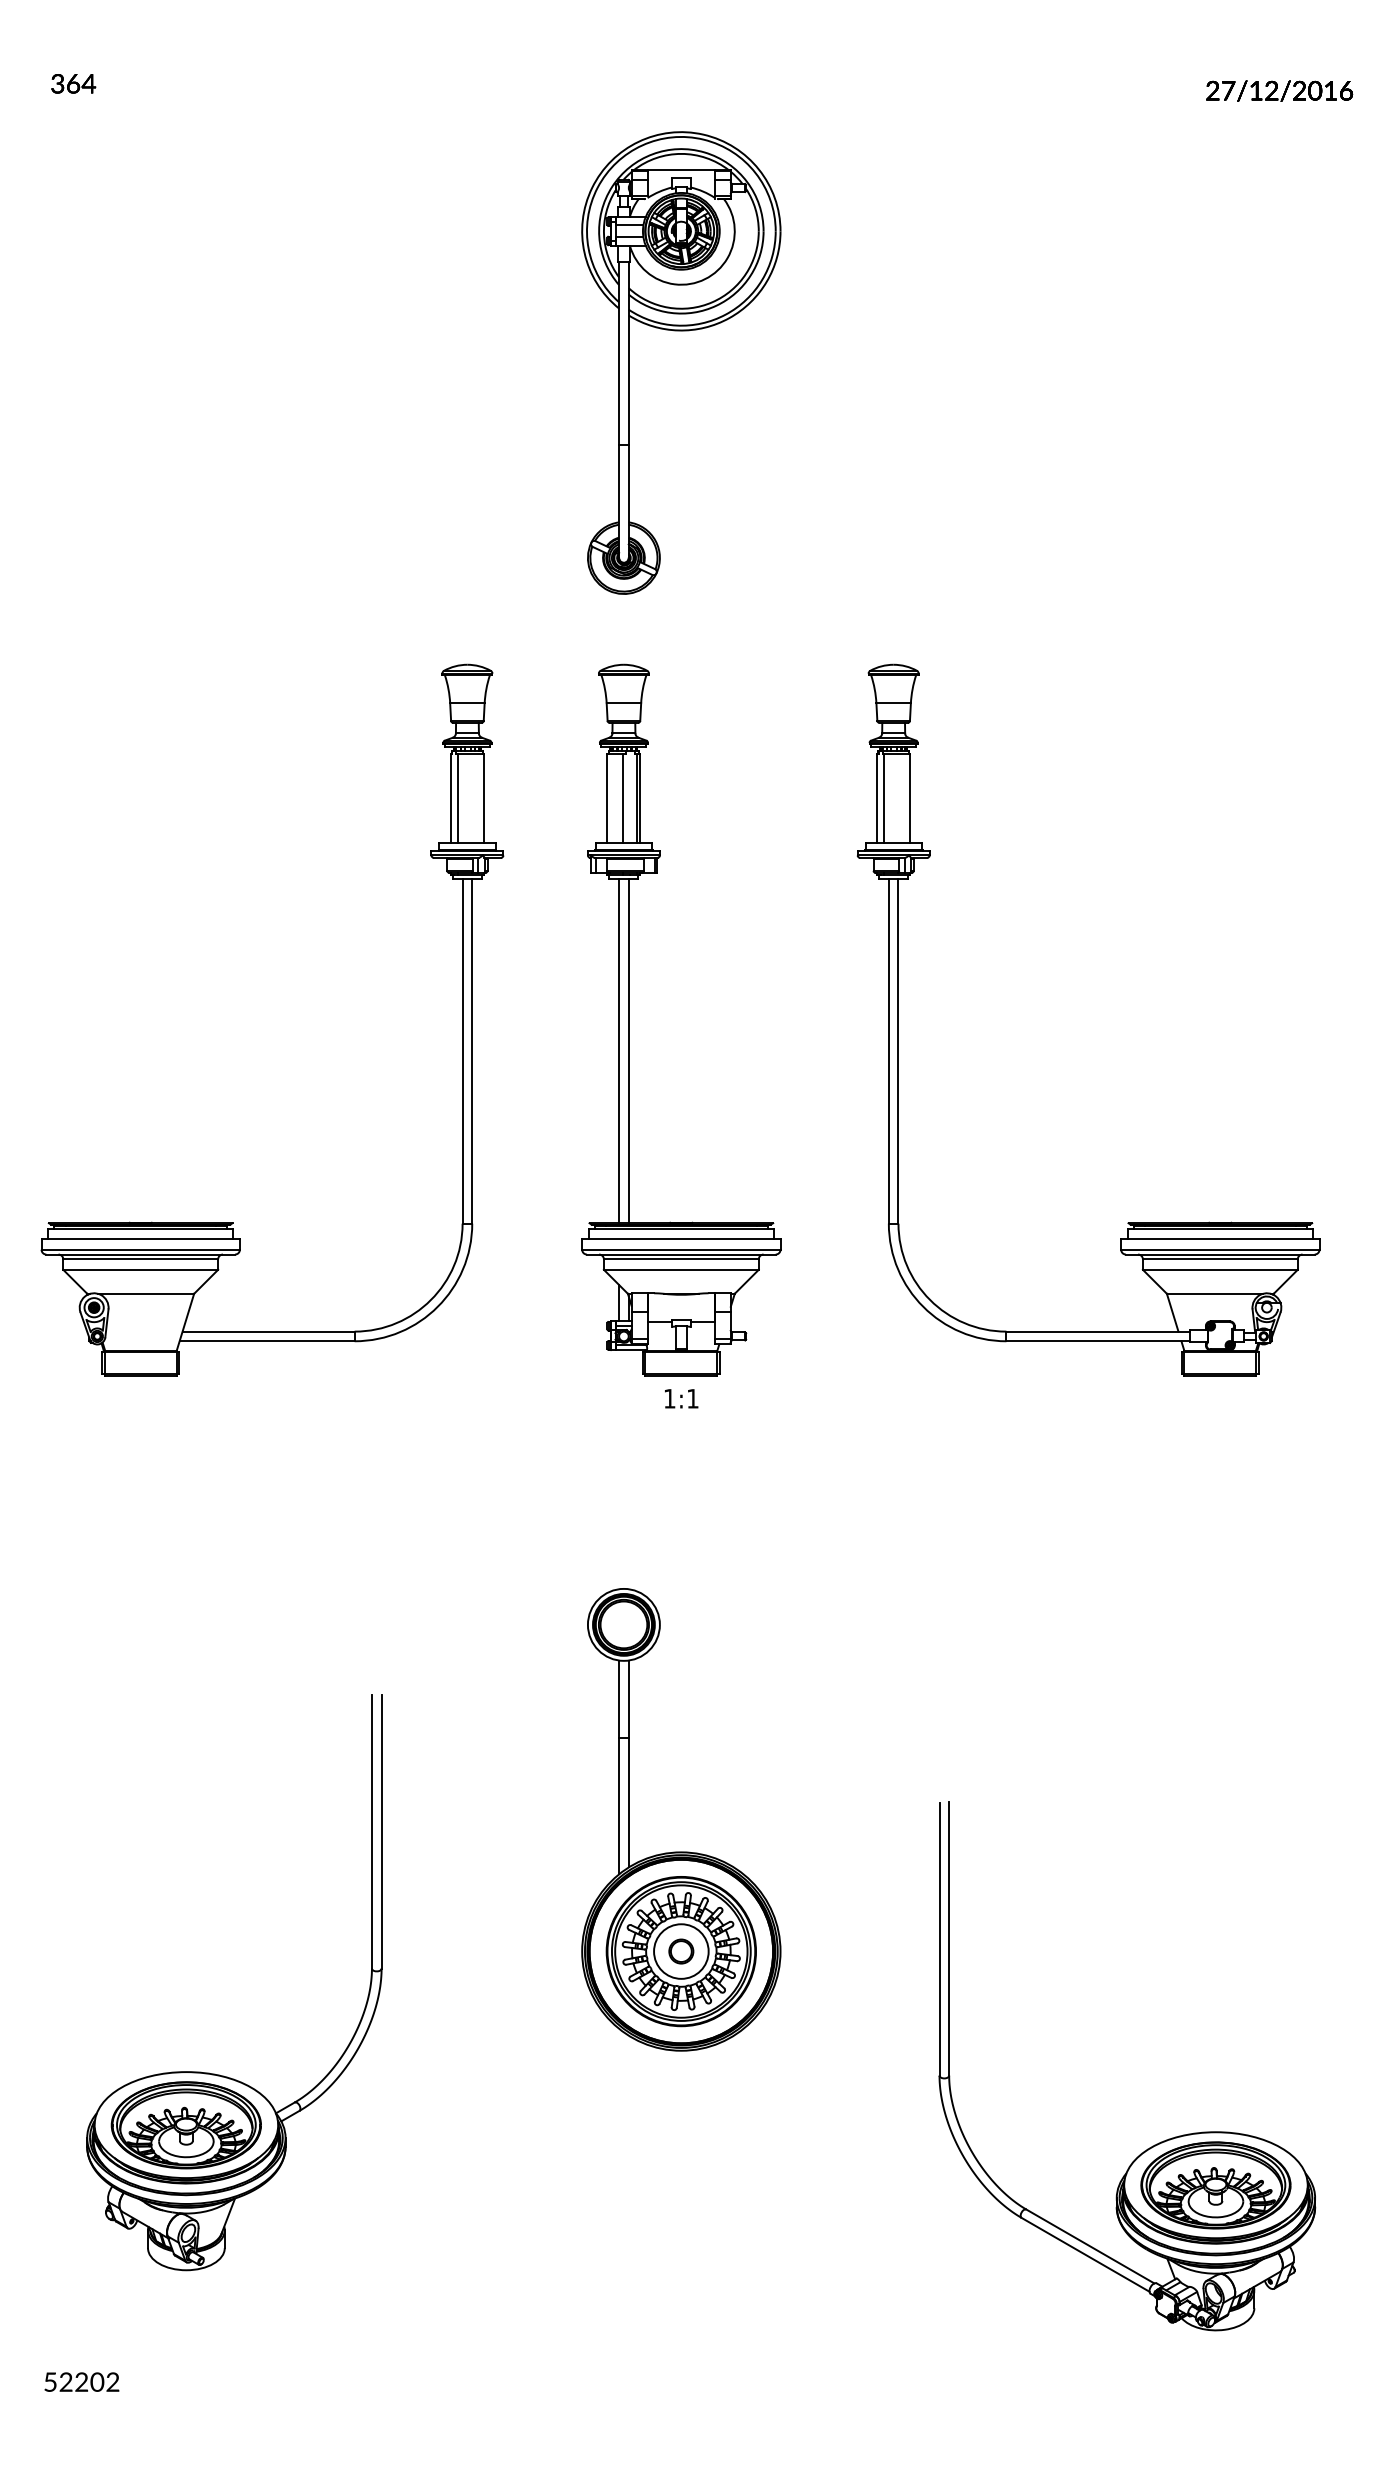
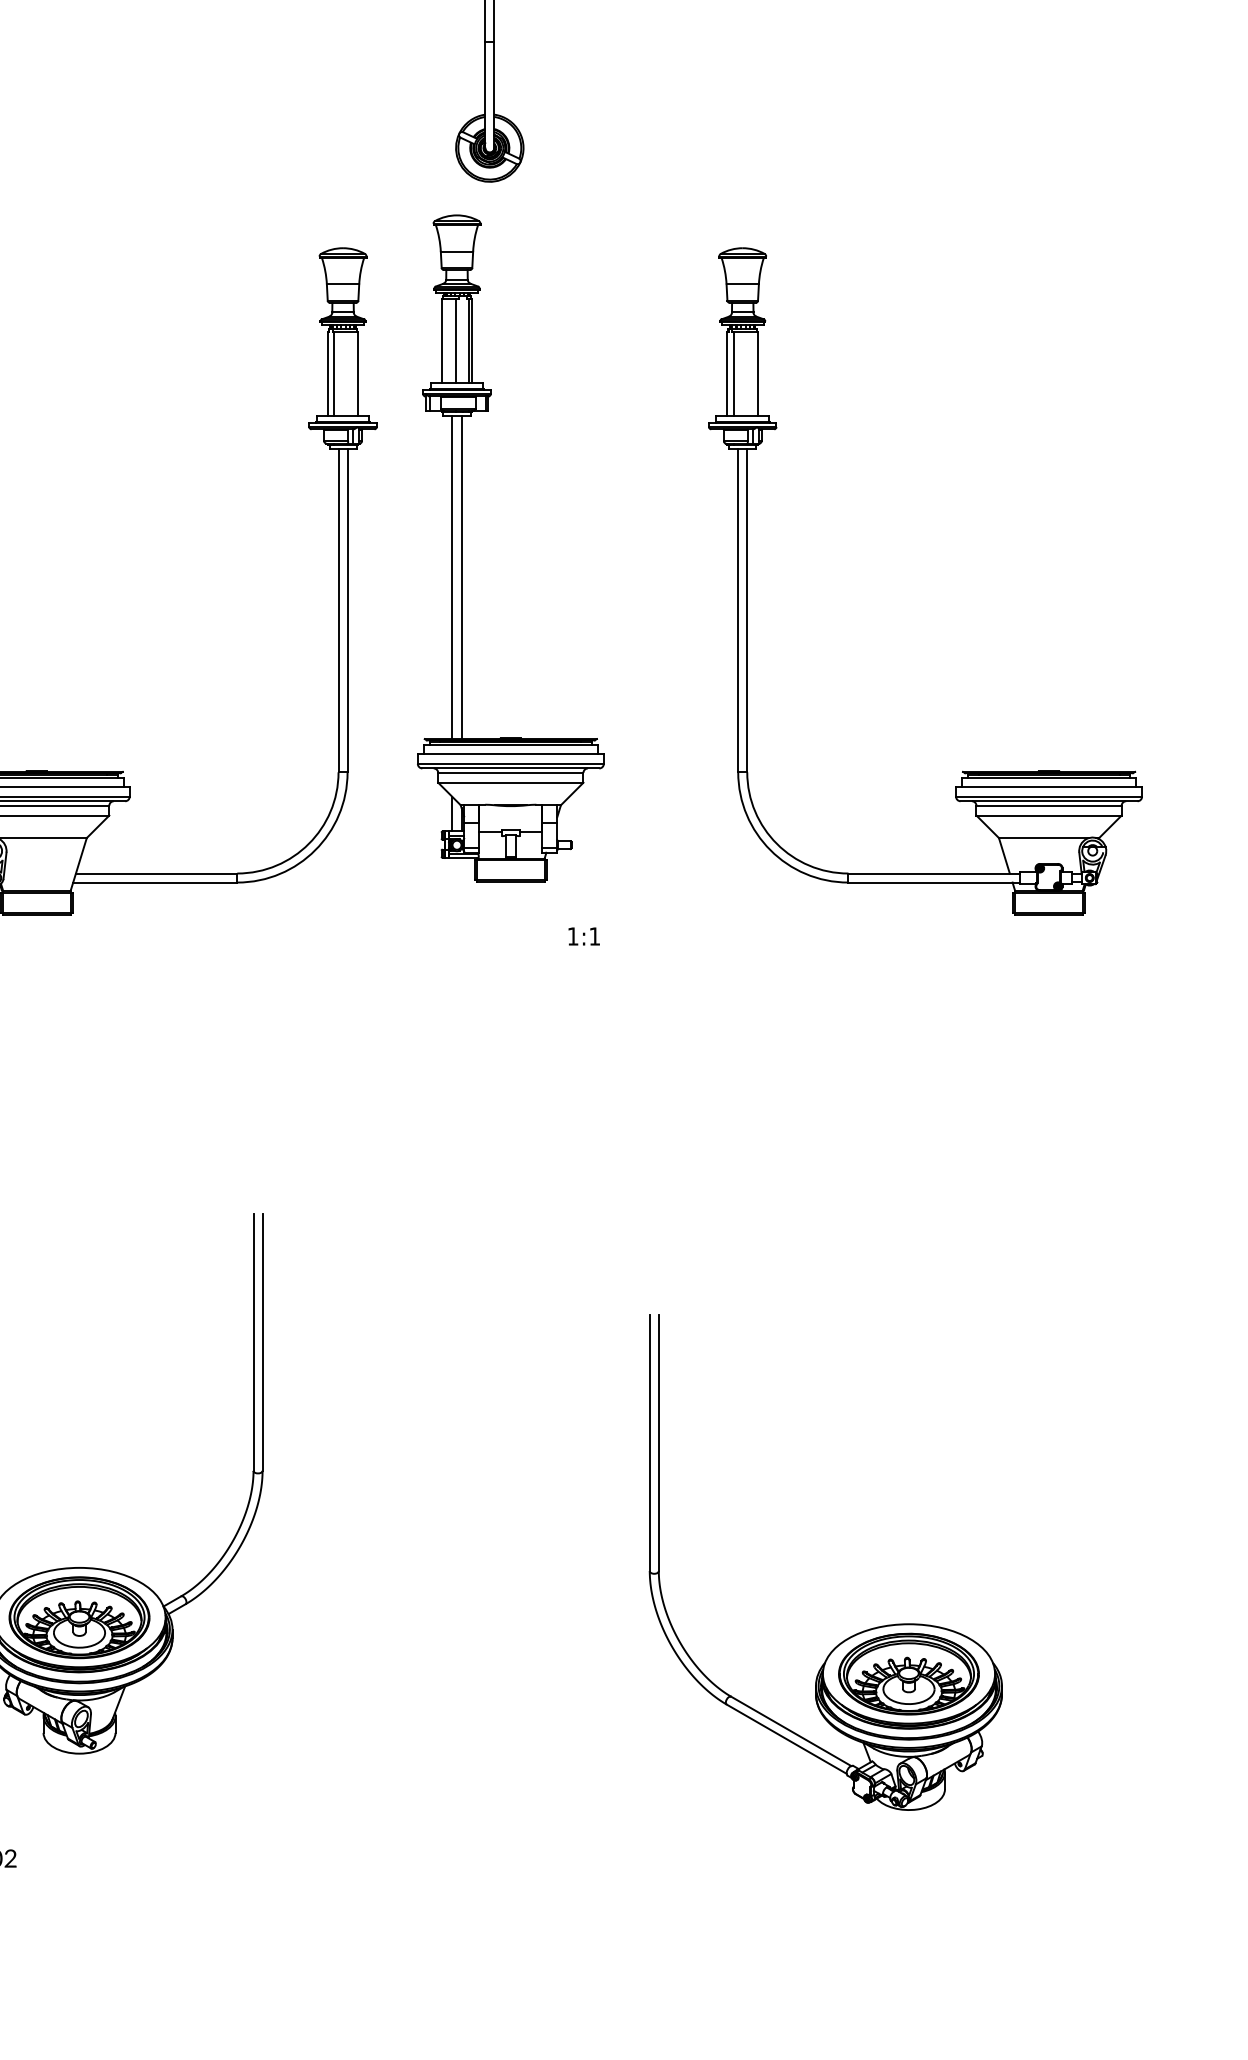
part: (629, 1019) -> (462, 548), moved
text: (681, 1398) -> (584, 936), moved
part: (681, 1851) -> (543, 1361), removed
part: (1158, 2142) -> (855, 1633), moved

